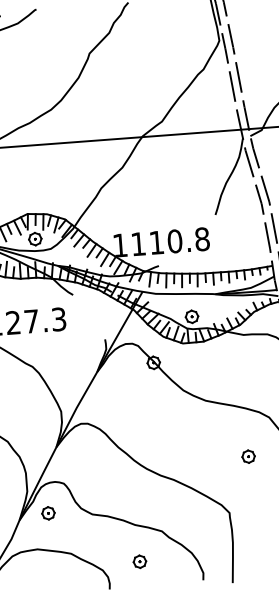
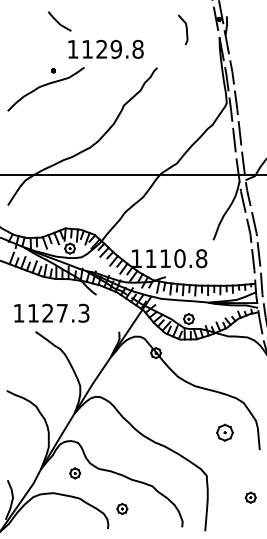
part: (248, 456) -> (225, 432), size x1.6
part: (48, 513) -> (75, 473), moved
part: (140, 561) -> (122, 508), moved

